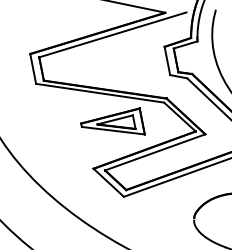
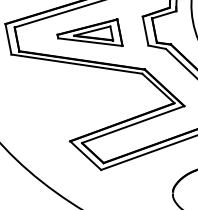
part: (112, 121) -> (89, 32), moved

